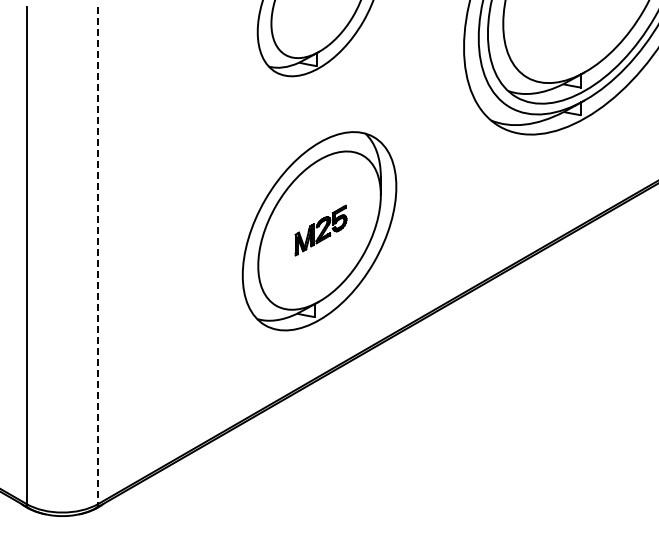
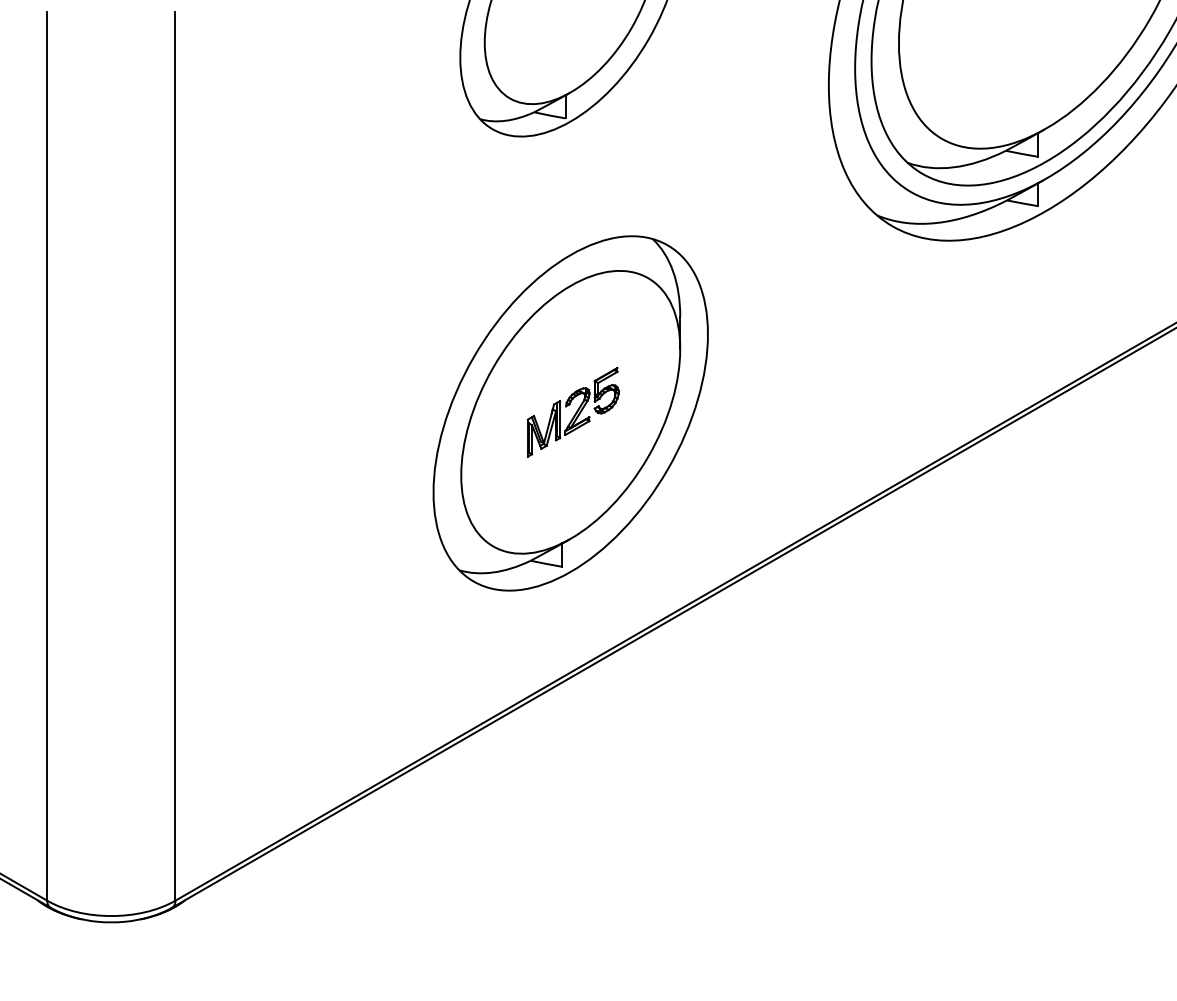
line: (98, 255) -> (175, 456), dashed -> solid

